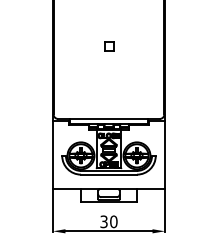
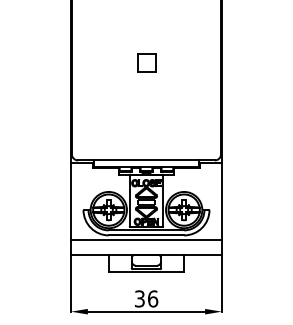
part: (109, 46) -> (146, 62), size x1.43
line: (109, 178) -> (146, 240), added
text: (114, 221) -> (153, 298), 30 -> 36

